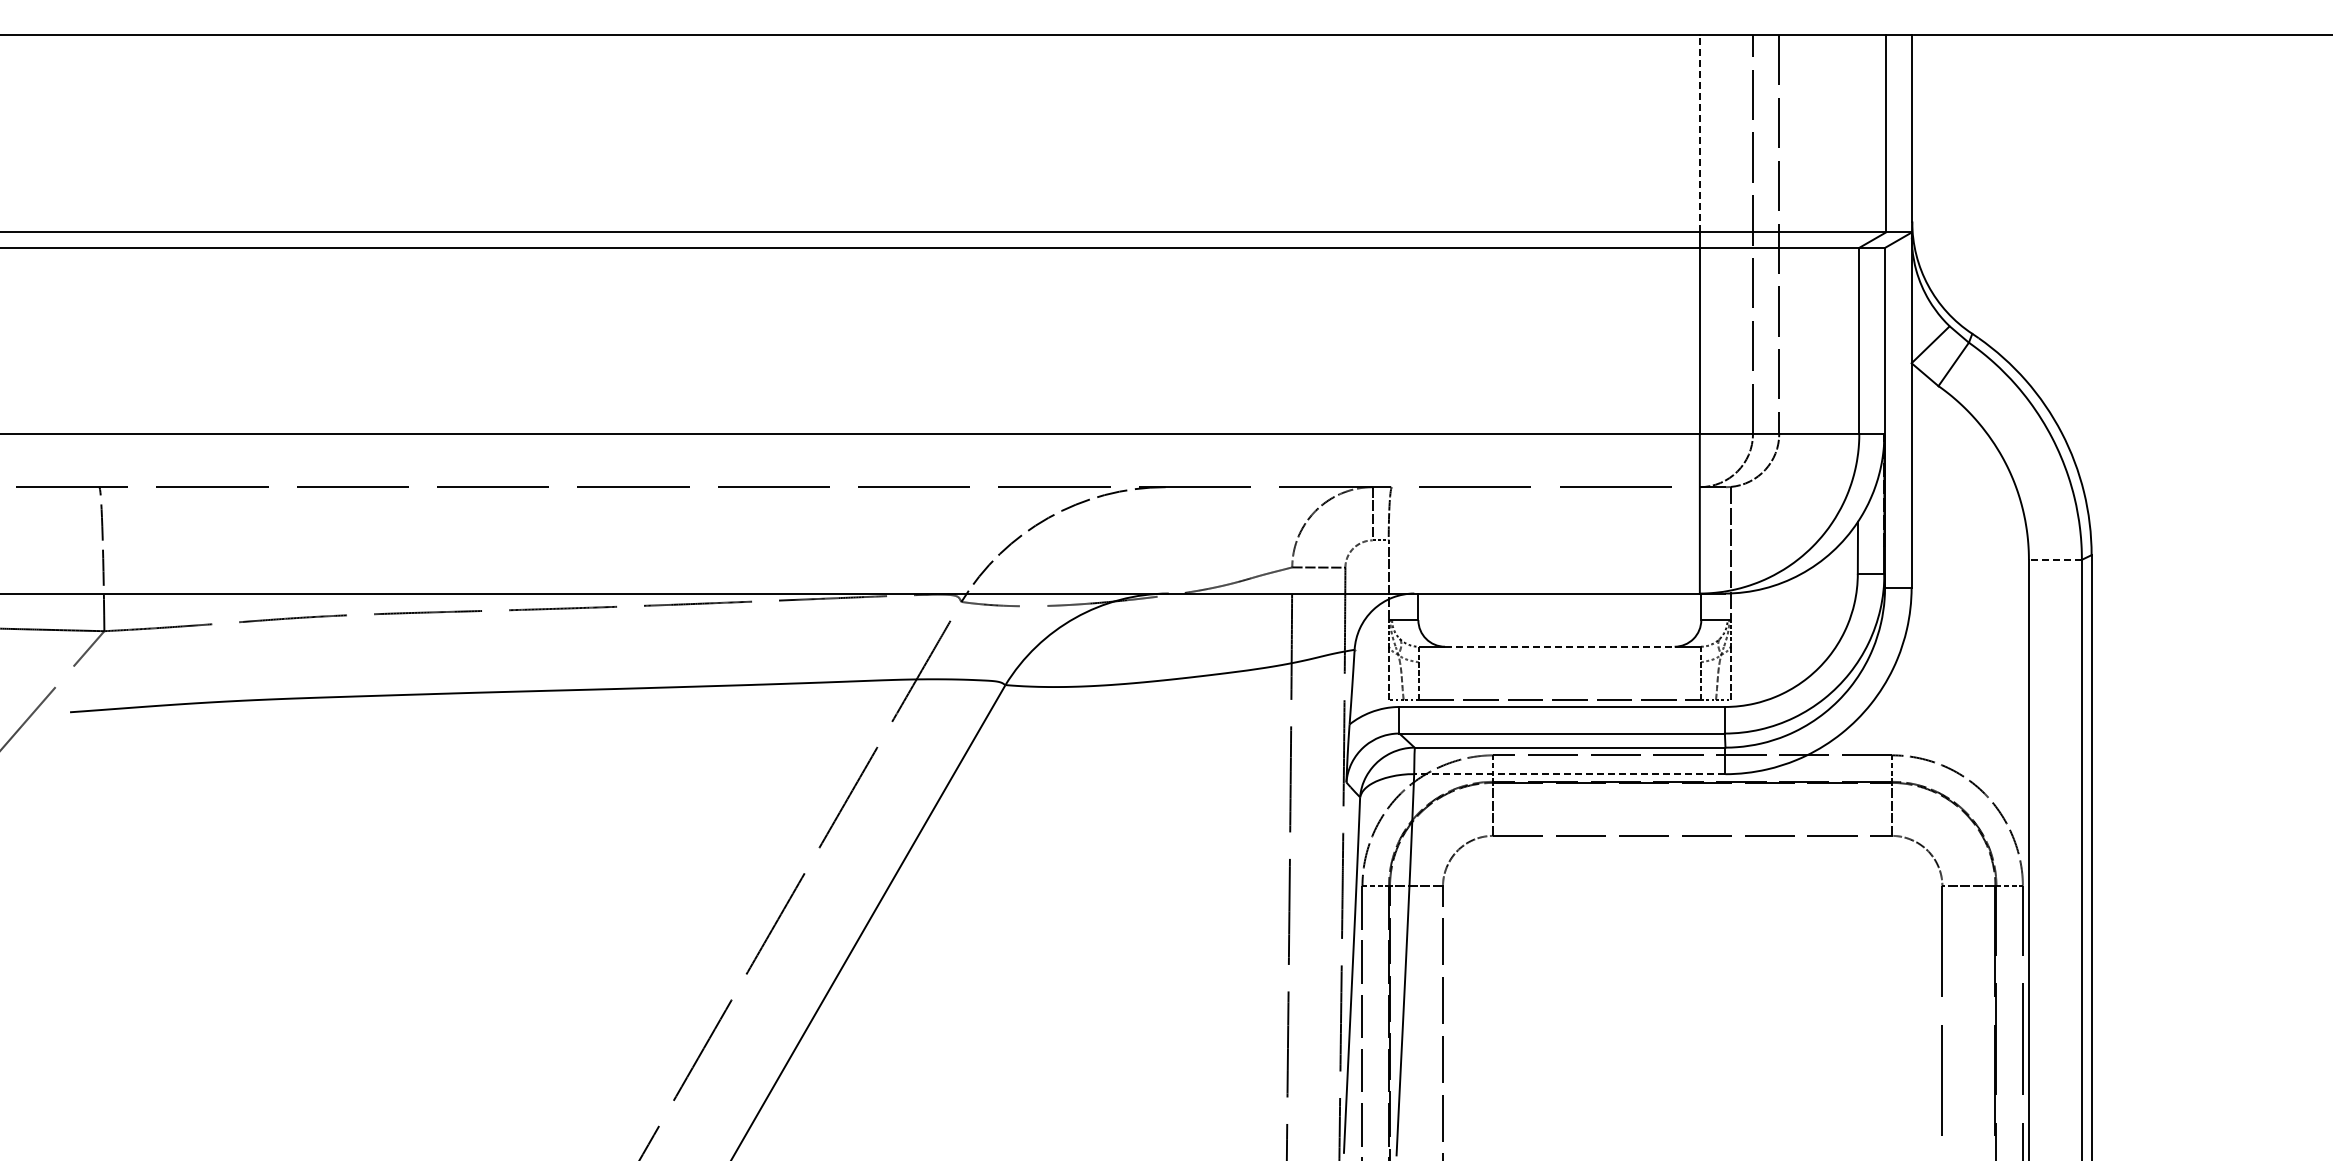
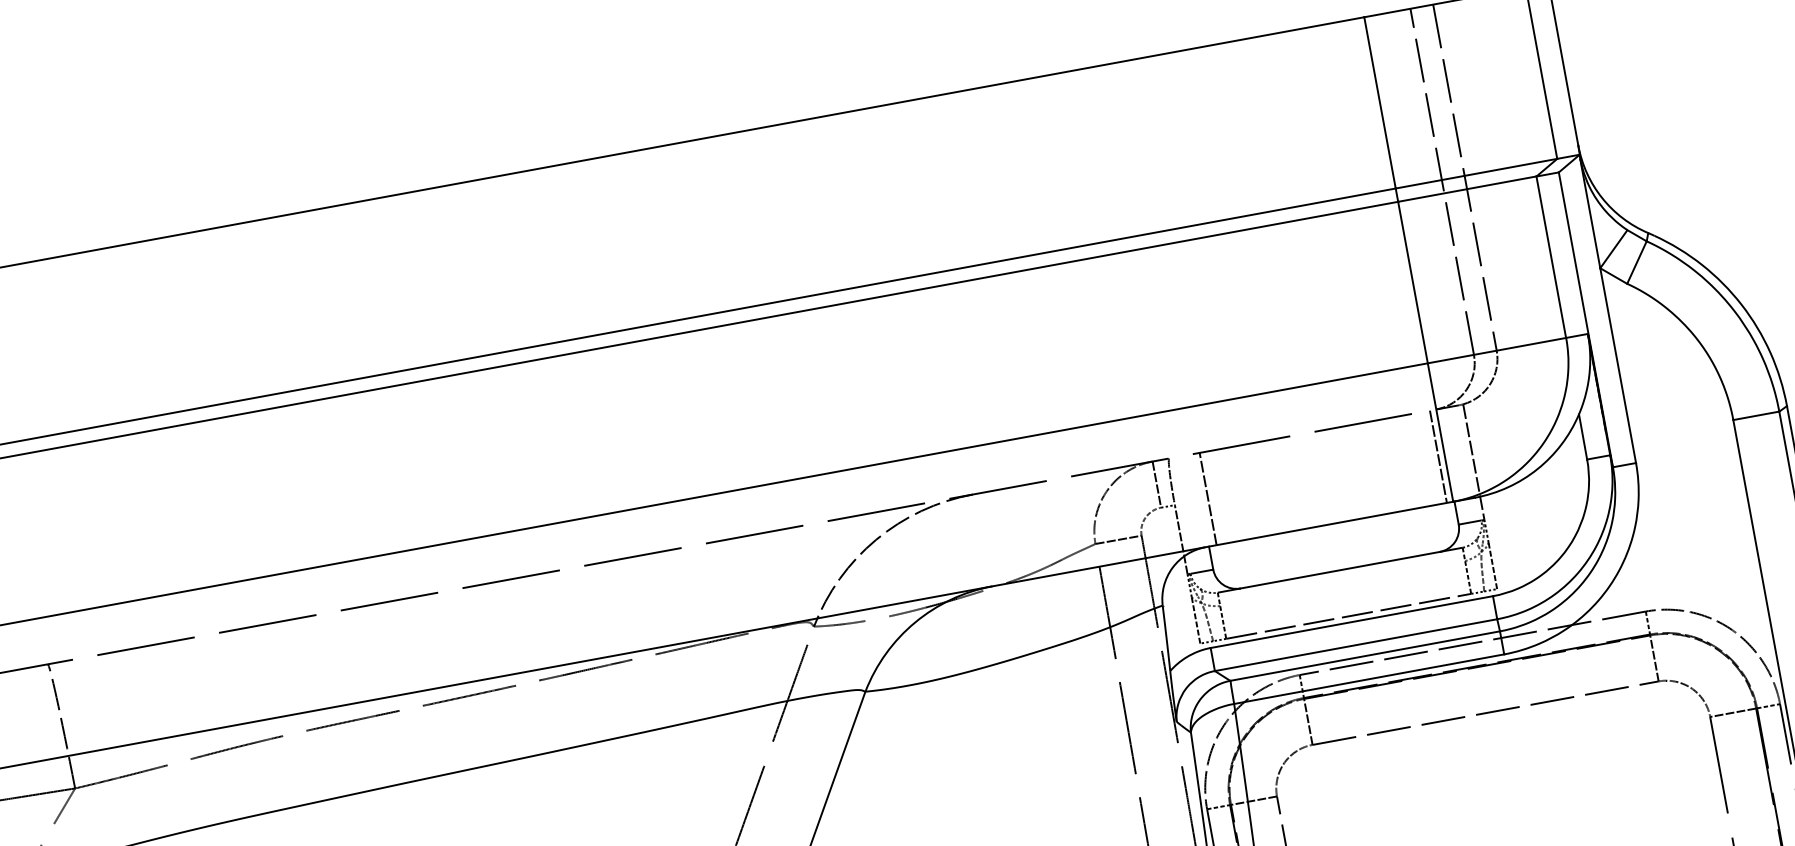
line: (1699, 133) -> (1379, 102), dashed -> solid
line: (1427, 540) -> (1208, 499), added
line: (1692, 540) -> (1438, 456), added
line: (2055, 559) -> (1756, 415), dashed -> solid
line: (1559, 646) -> (1339, 570), dashed -> solid
line: (1569, 774) -> (1368, 679), dashed -> solid

